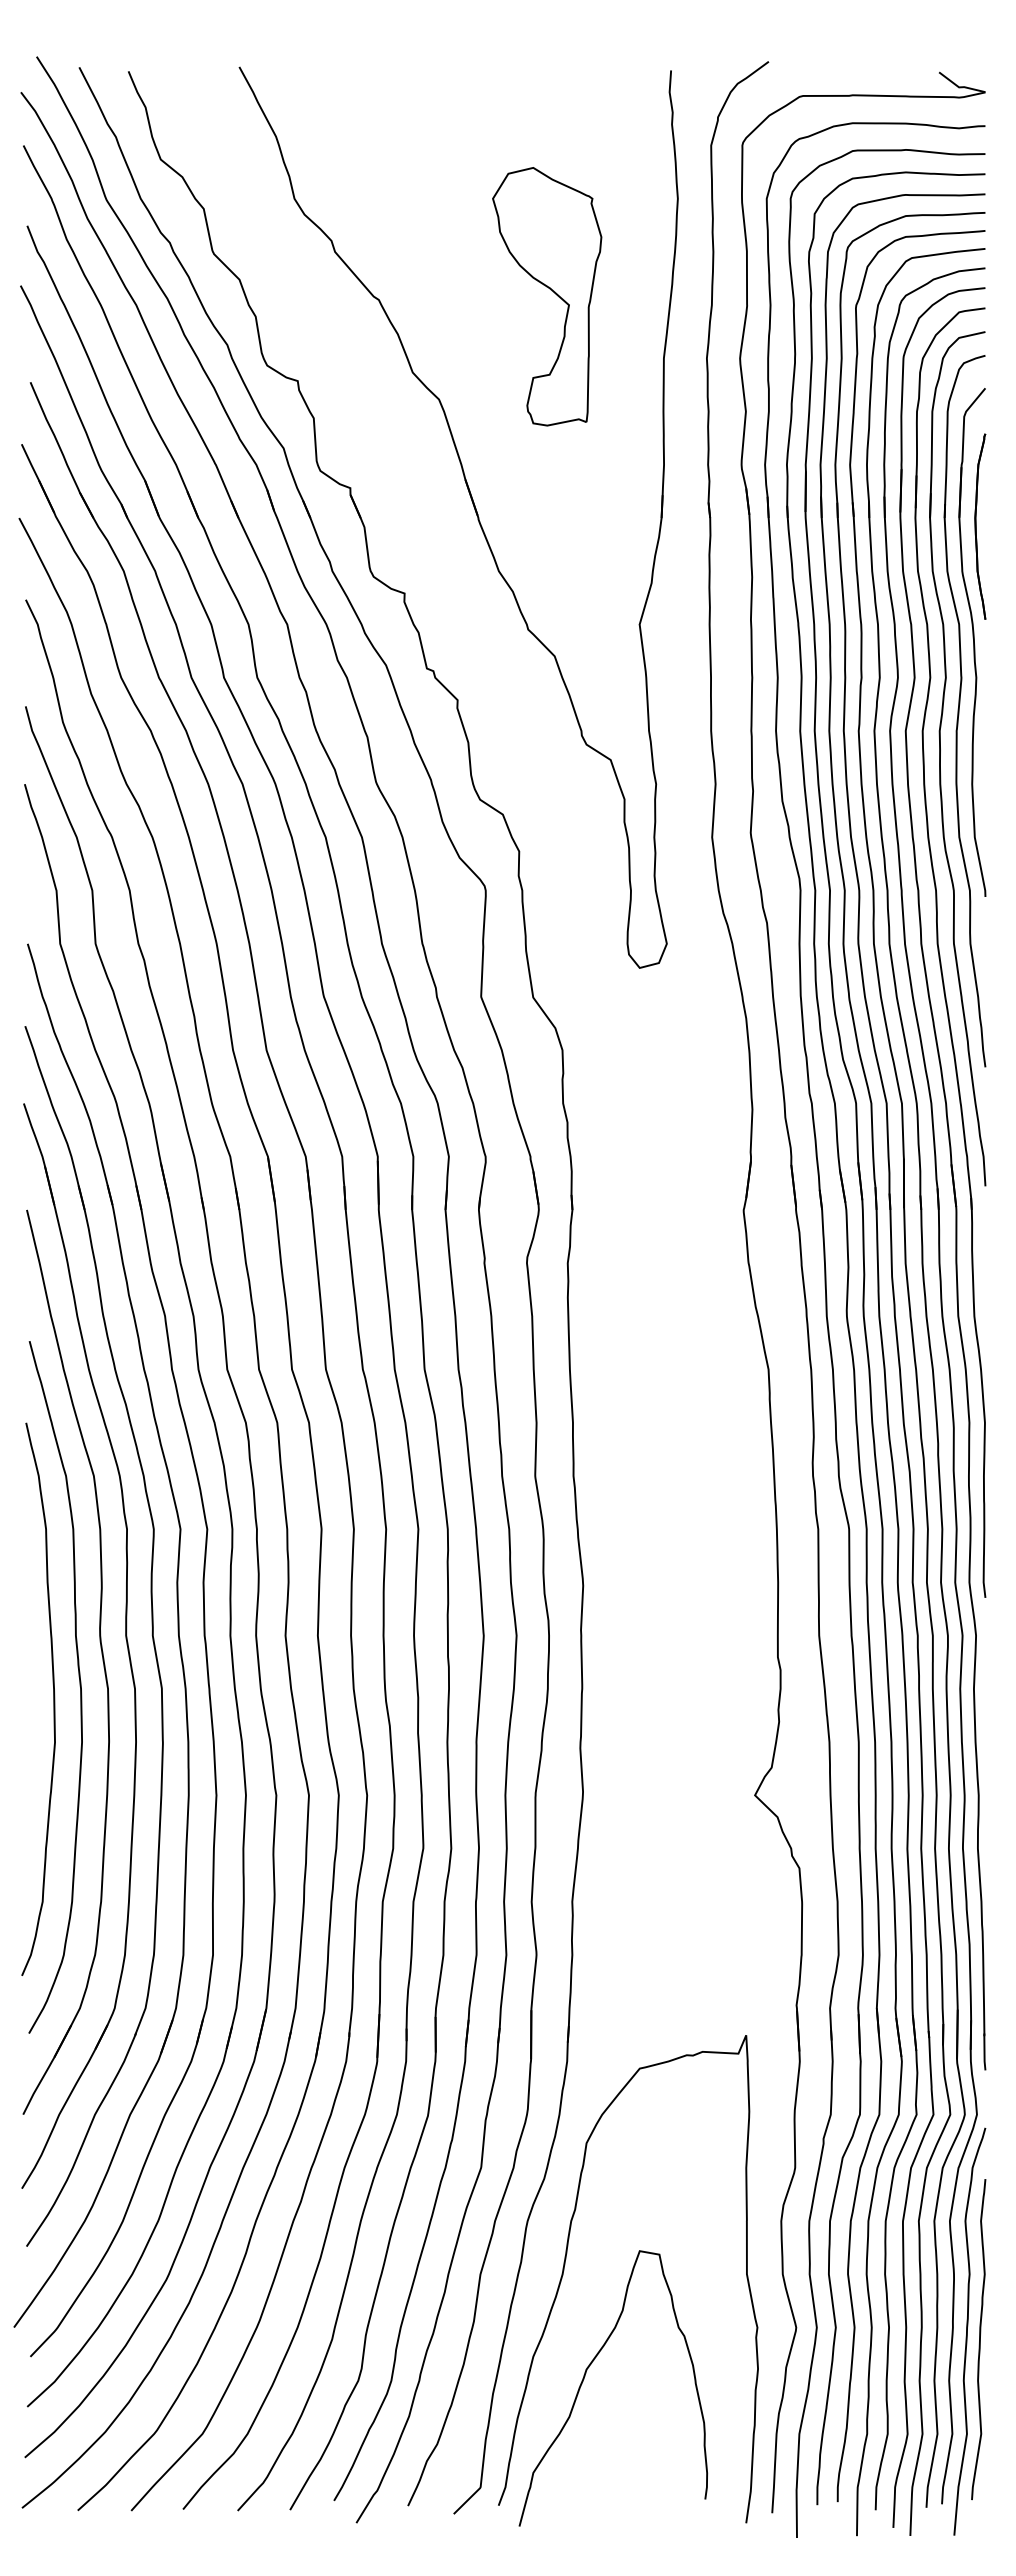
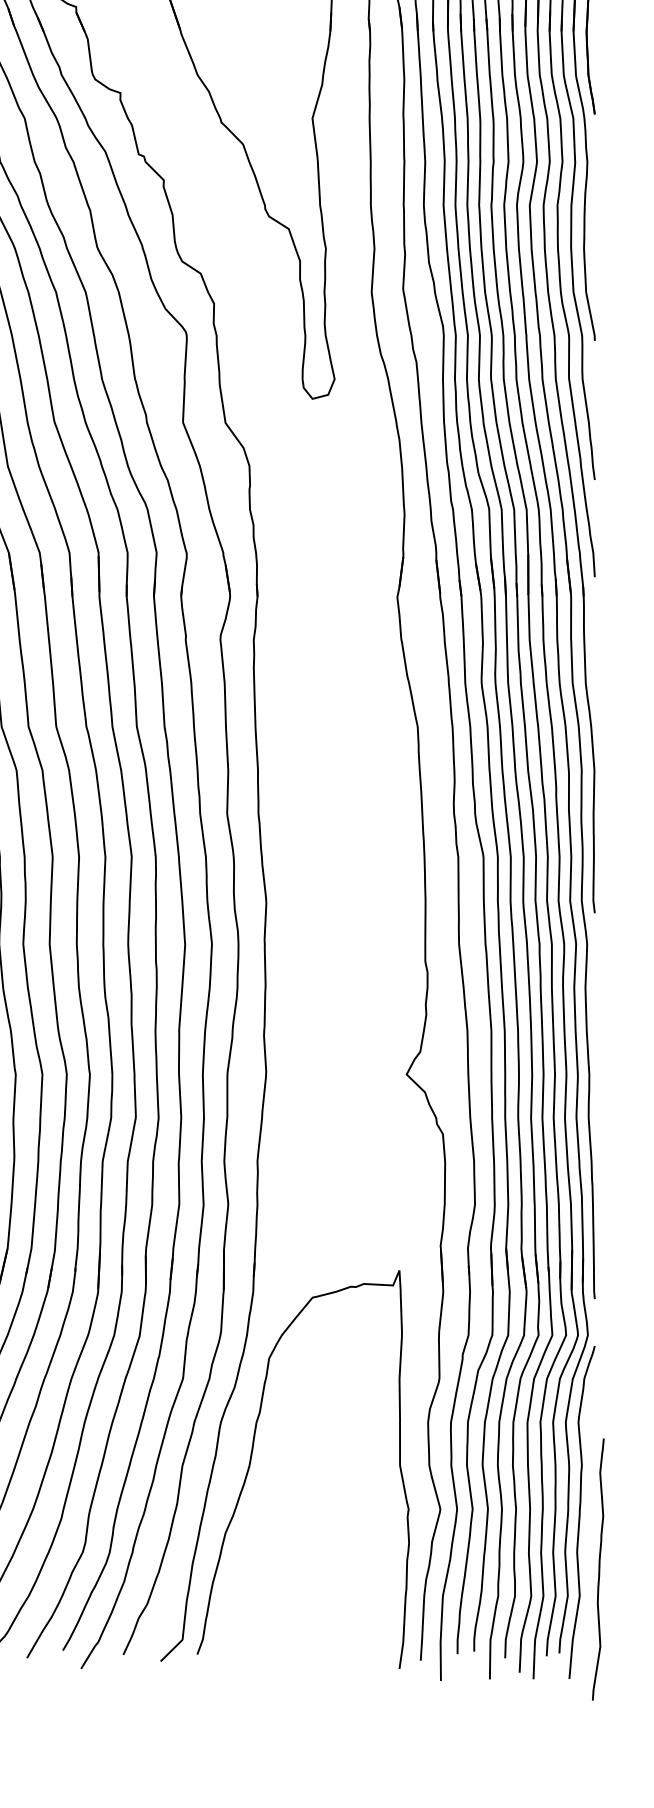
curve: (979, 2339) -> (598, 1569), moved
curve: (584, 2379) -> (267, 1551), removed

